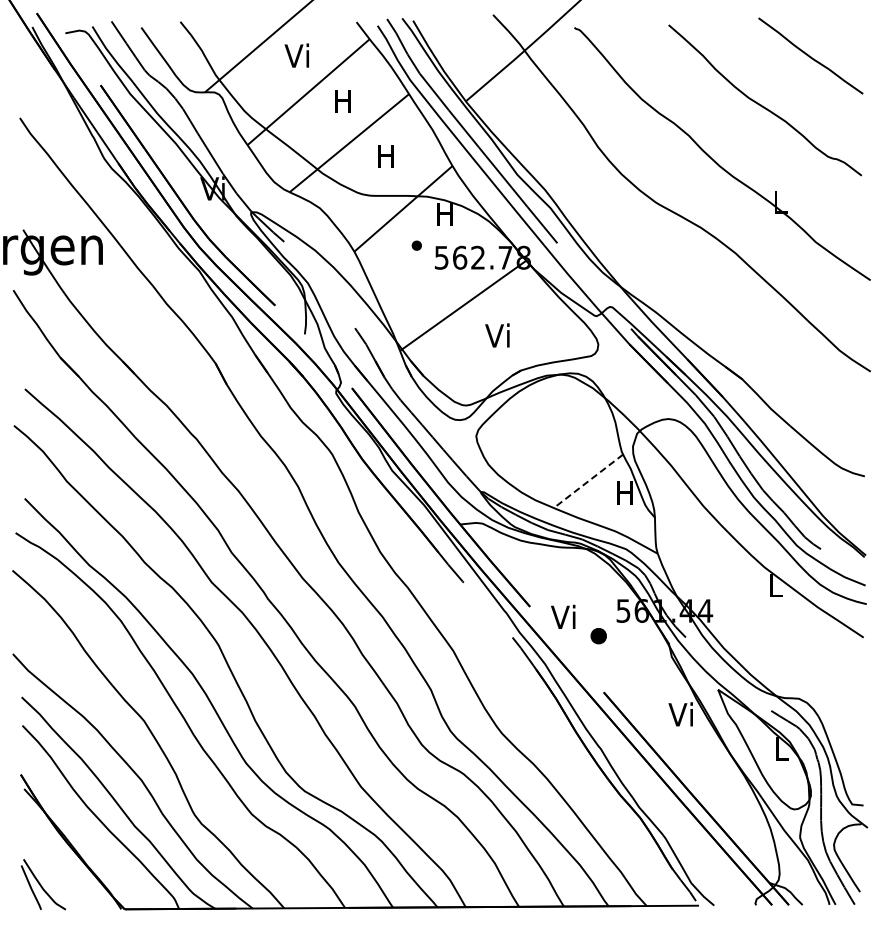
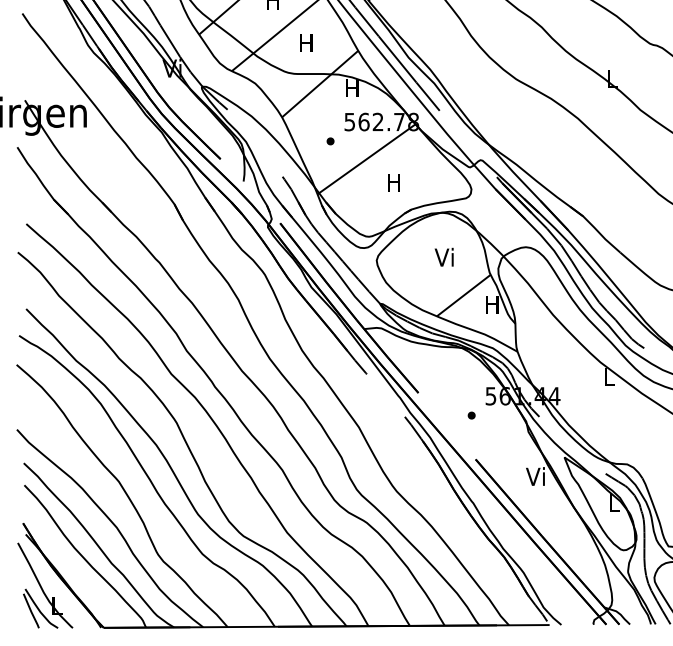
part: (416, 245) -> (330, 141), moved
text: (497, 335) -> (393, 182), Vi -> H
line: (588, 481) -> (463, 295), dashed -> solid
text: (563, 616) -> (444, 256), moved
part: (598, 635) -> (471, 415), size x0.62
part: (49, 854) -> (45, 585), added

